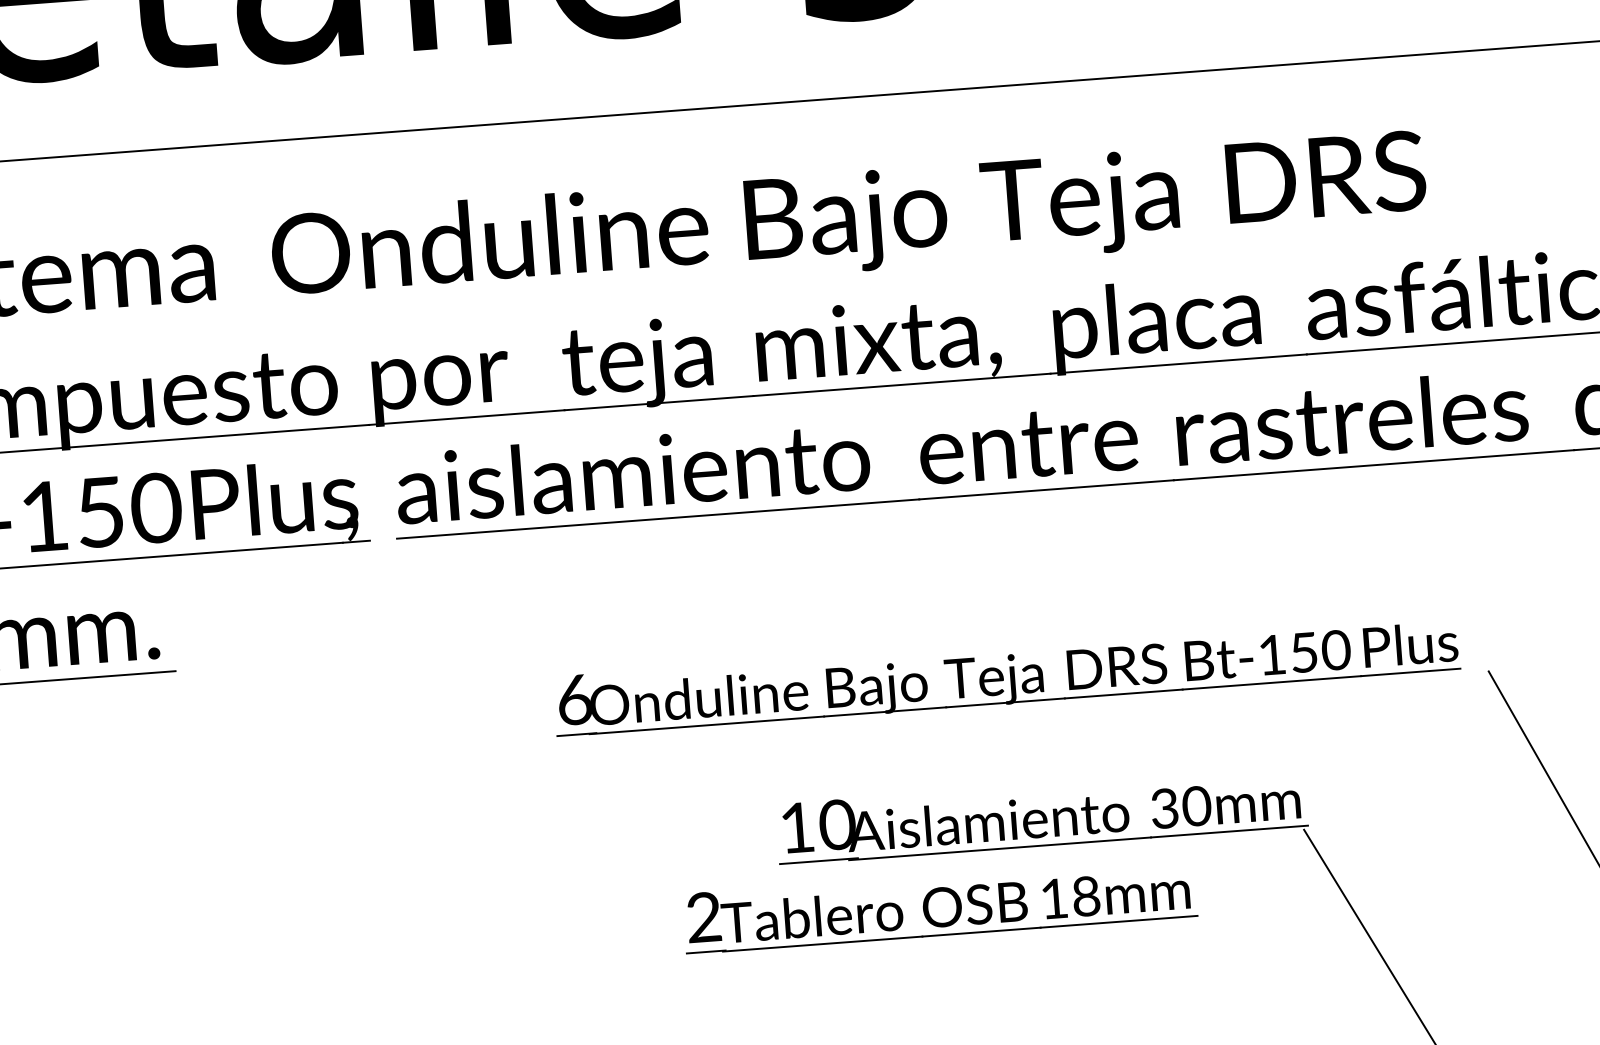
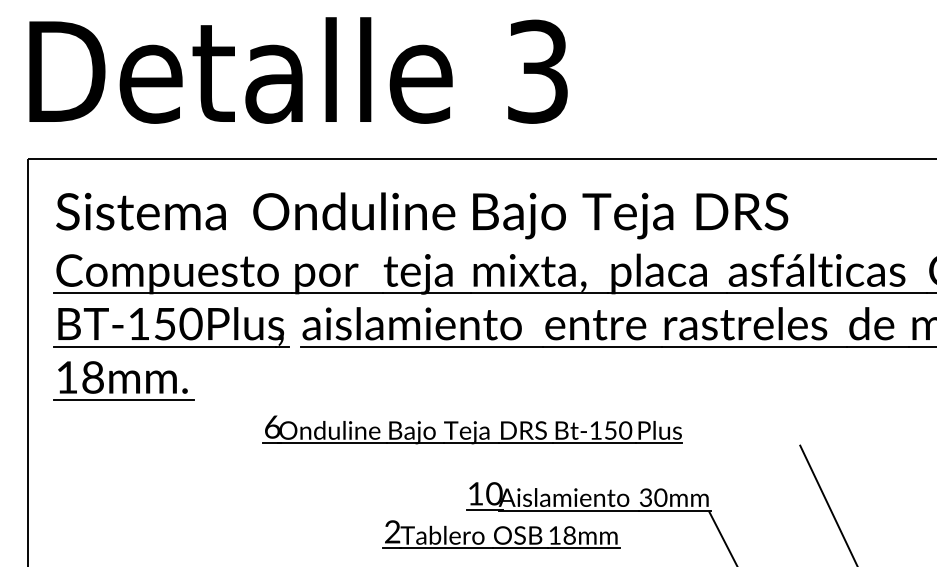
part: (1006, 672) -> (472, 429), moved
part: (939, 905) -> (501, 534), moved

